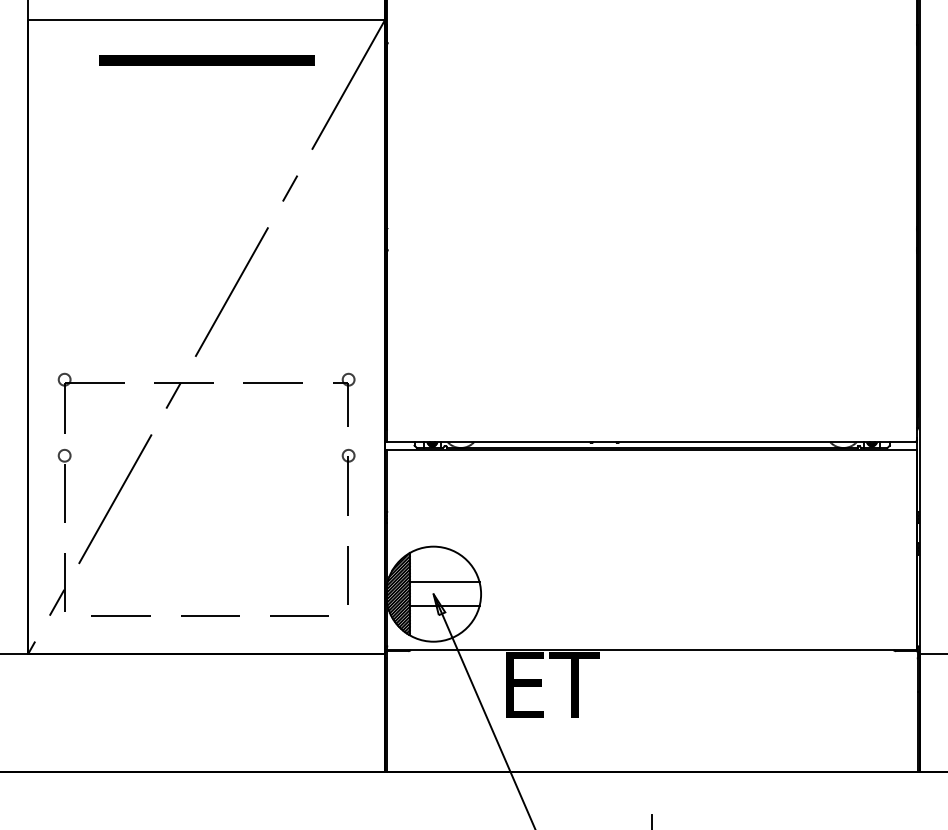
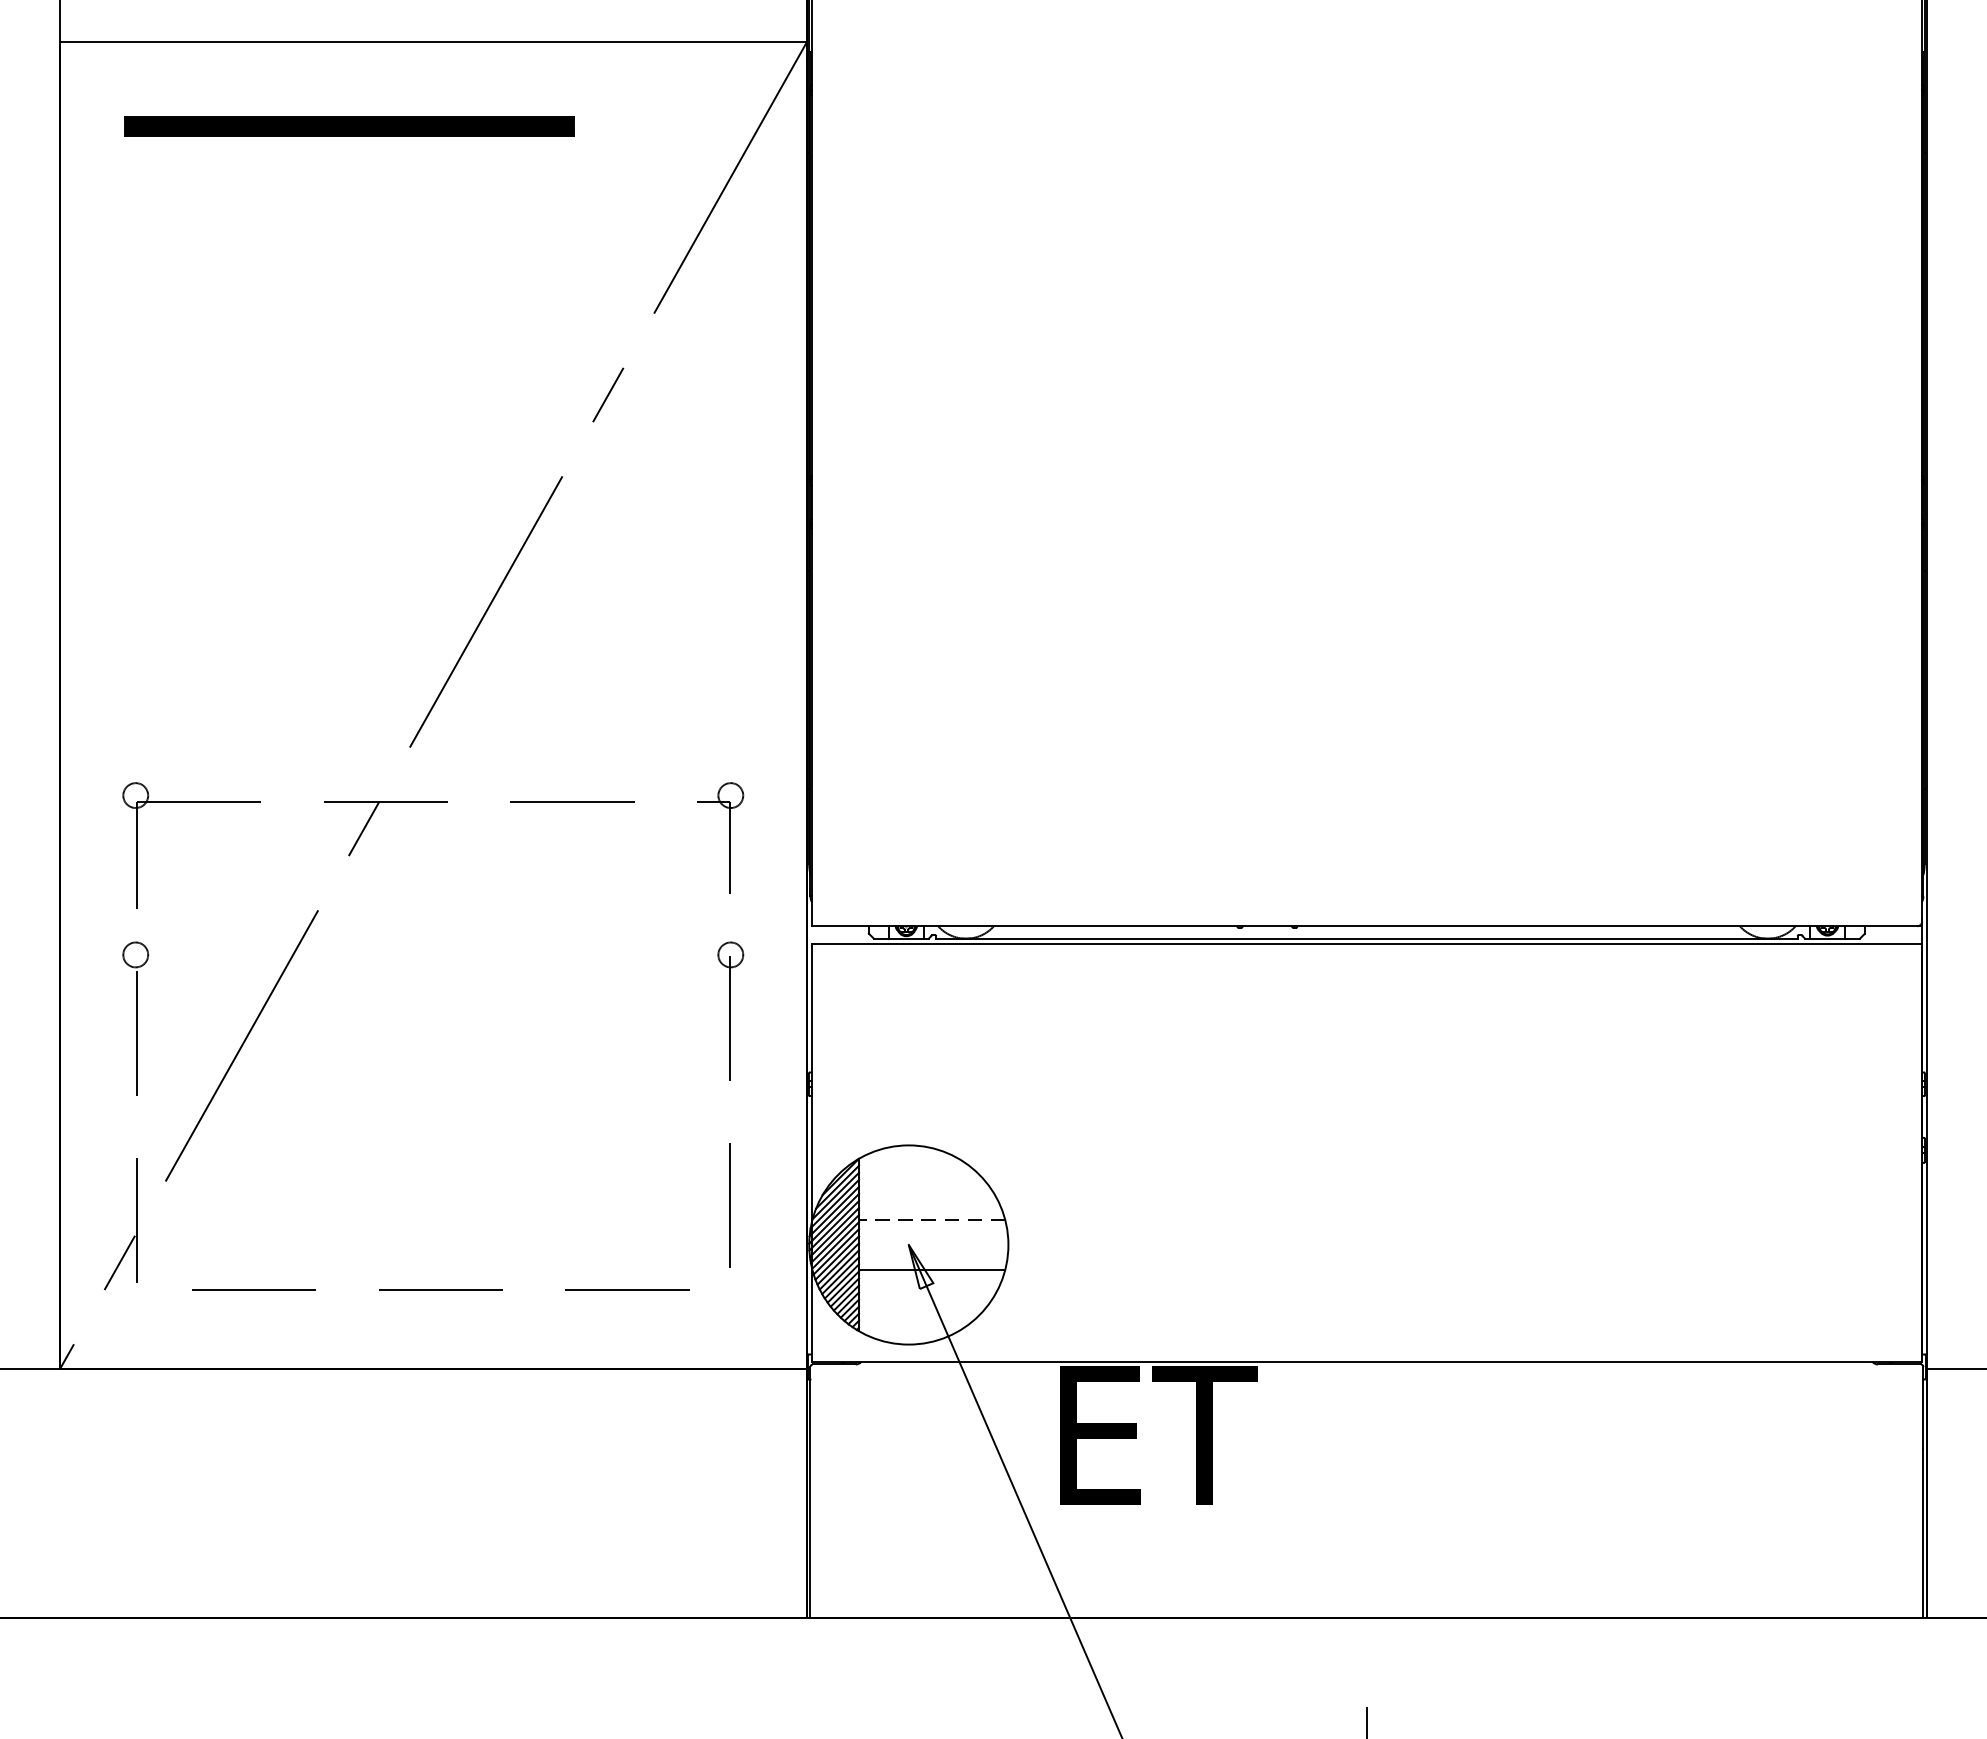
part: (206, 60) -> (349, 126), moved
line: (444, 582) -> (931, 1220), solid -> dashed

